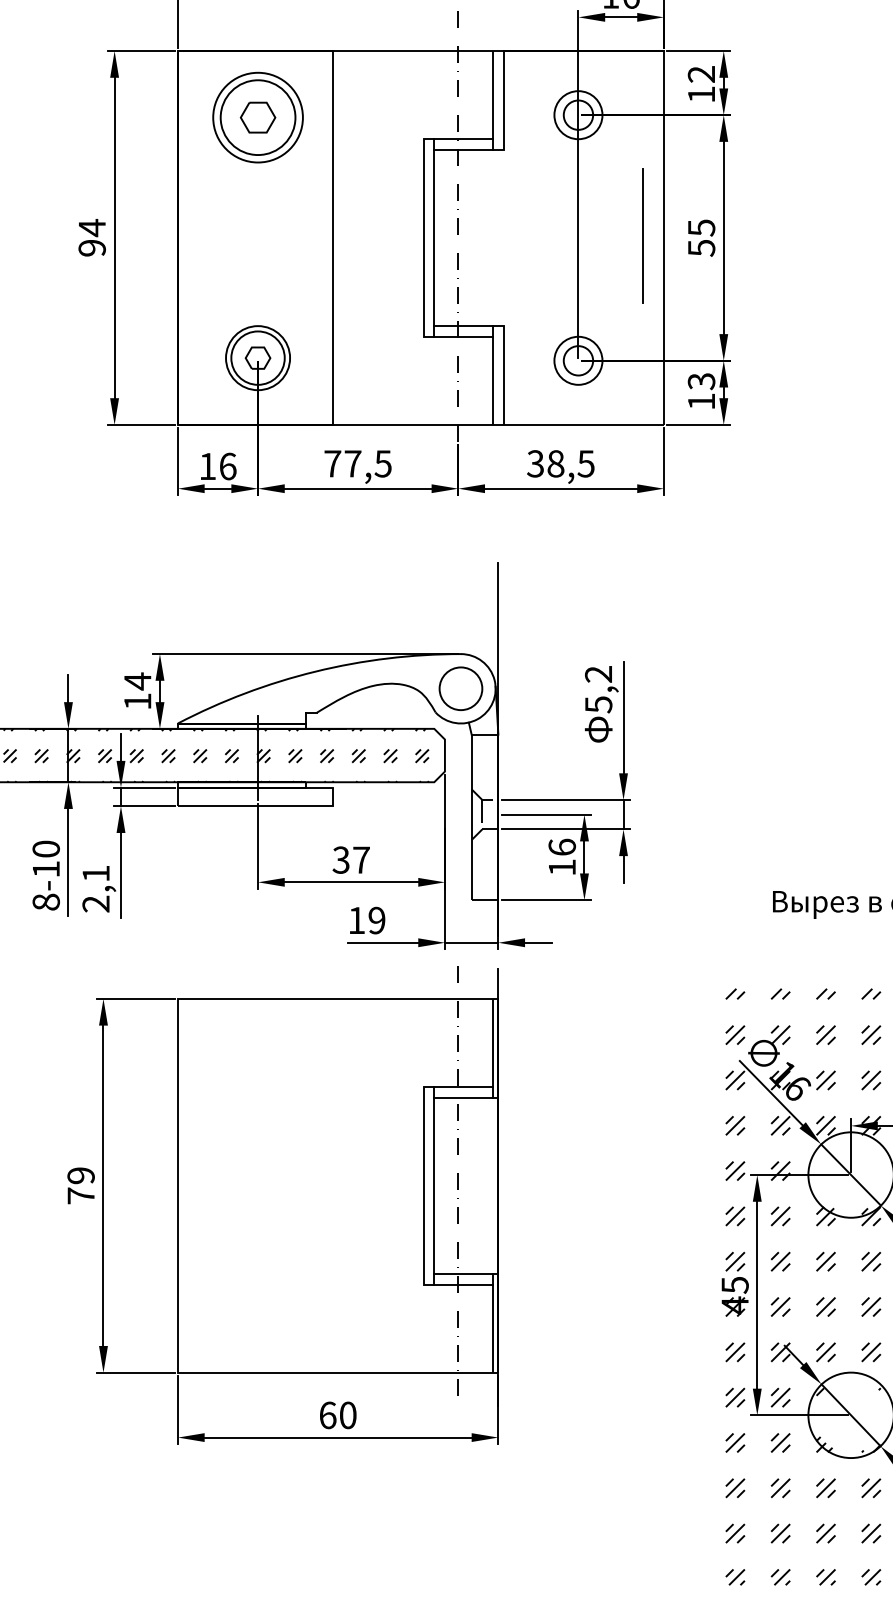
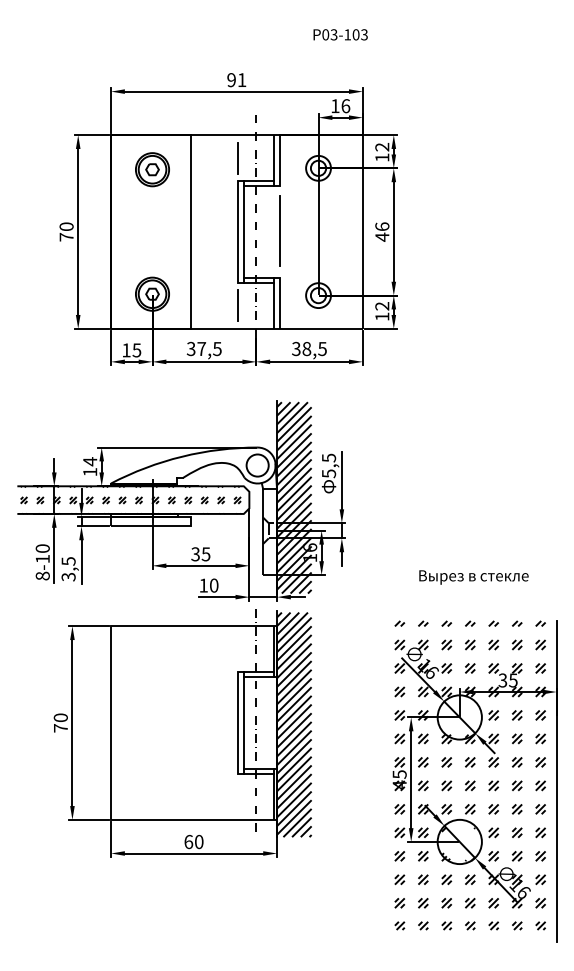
line: (423, 94) -> (238, 157), added
part: (257, 117) -> (152, 169), size x0.71
line: (642, 235) -> (279, 230), moved
text: (91, 237) -> (66, 231), 94 -> 70
text: (701, 237) -> (382, 231), 55 -> 46
line: (423, 379) -> (238, 305), added
text: (701, 381) -> (382, 306), 13 -> 12
text: (331, 462) -> (190, 348), 77,5 -> 37,5
text: (227, 466) -> (136, 350), 16 -> 15
text: (597, 673) -> (328, 457), 5,2 -> 5,5
hatch: (532, 750) -> (294, 497), added
text: (360, 860) -> (205, 554), 37 -> 35
text: (95, 889) -> (68, 569), 2,1 -> 3,5
text: (375, 920) -> (213, 585), 19 -> 10
text: (80, 1175) -> (60, 717), 79 -> 70
hatch: (532, 1188) -> (294, 724), added

